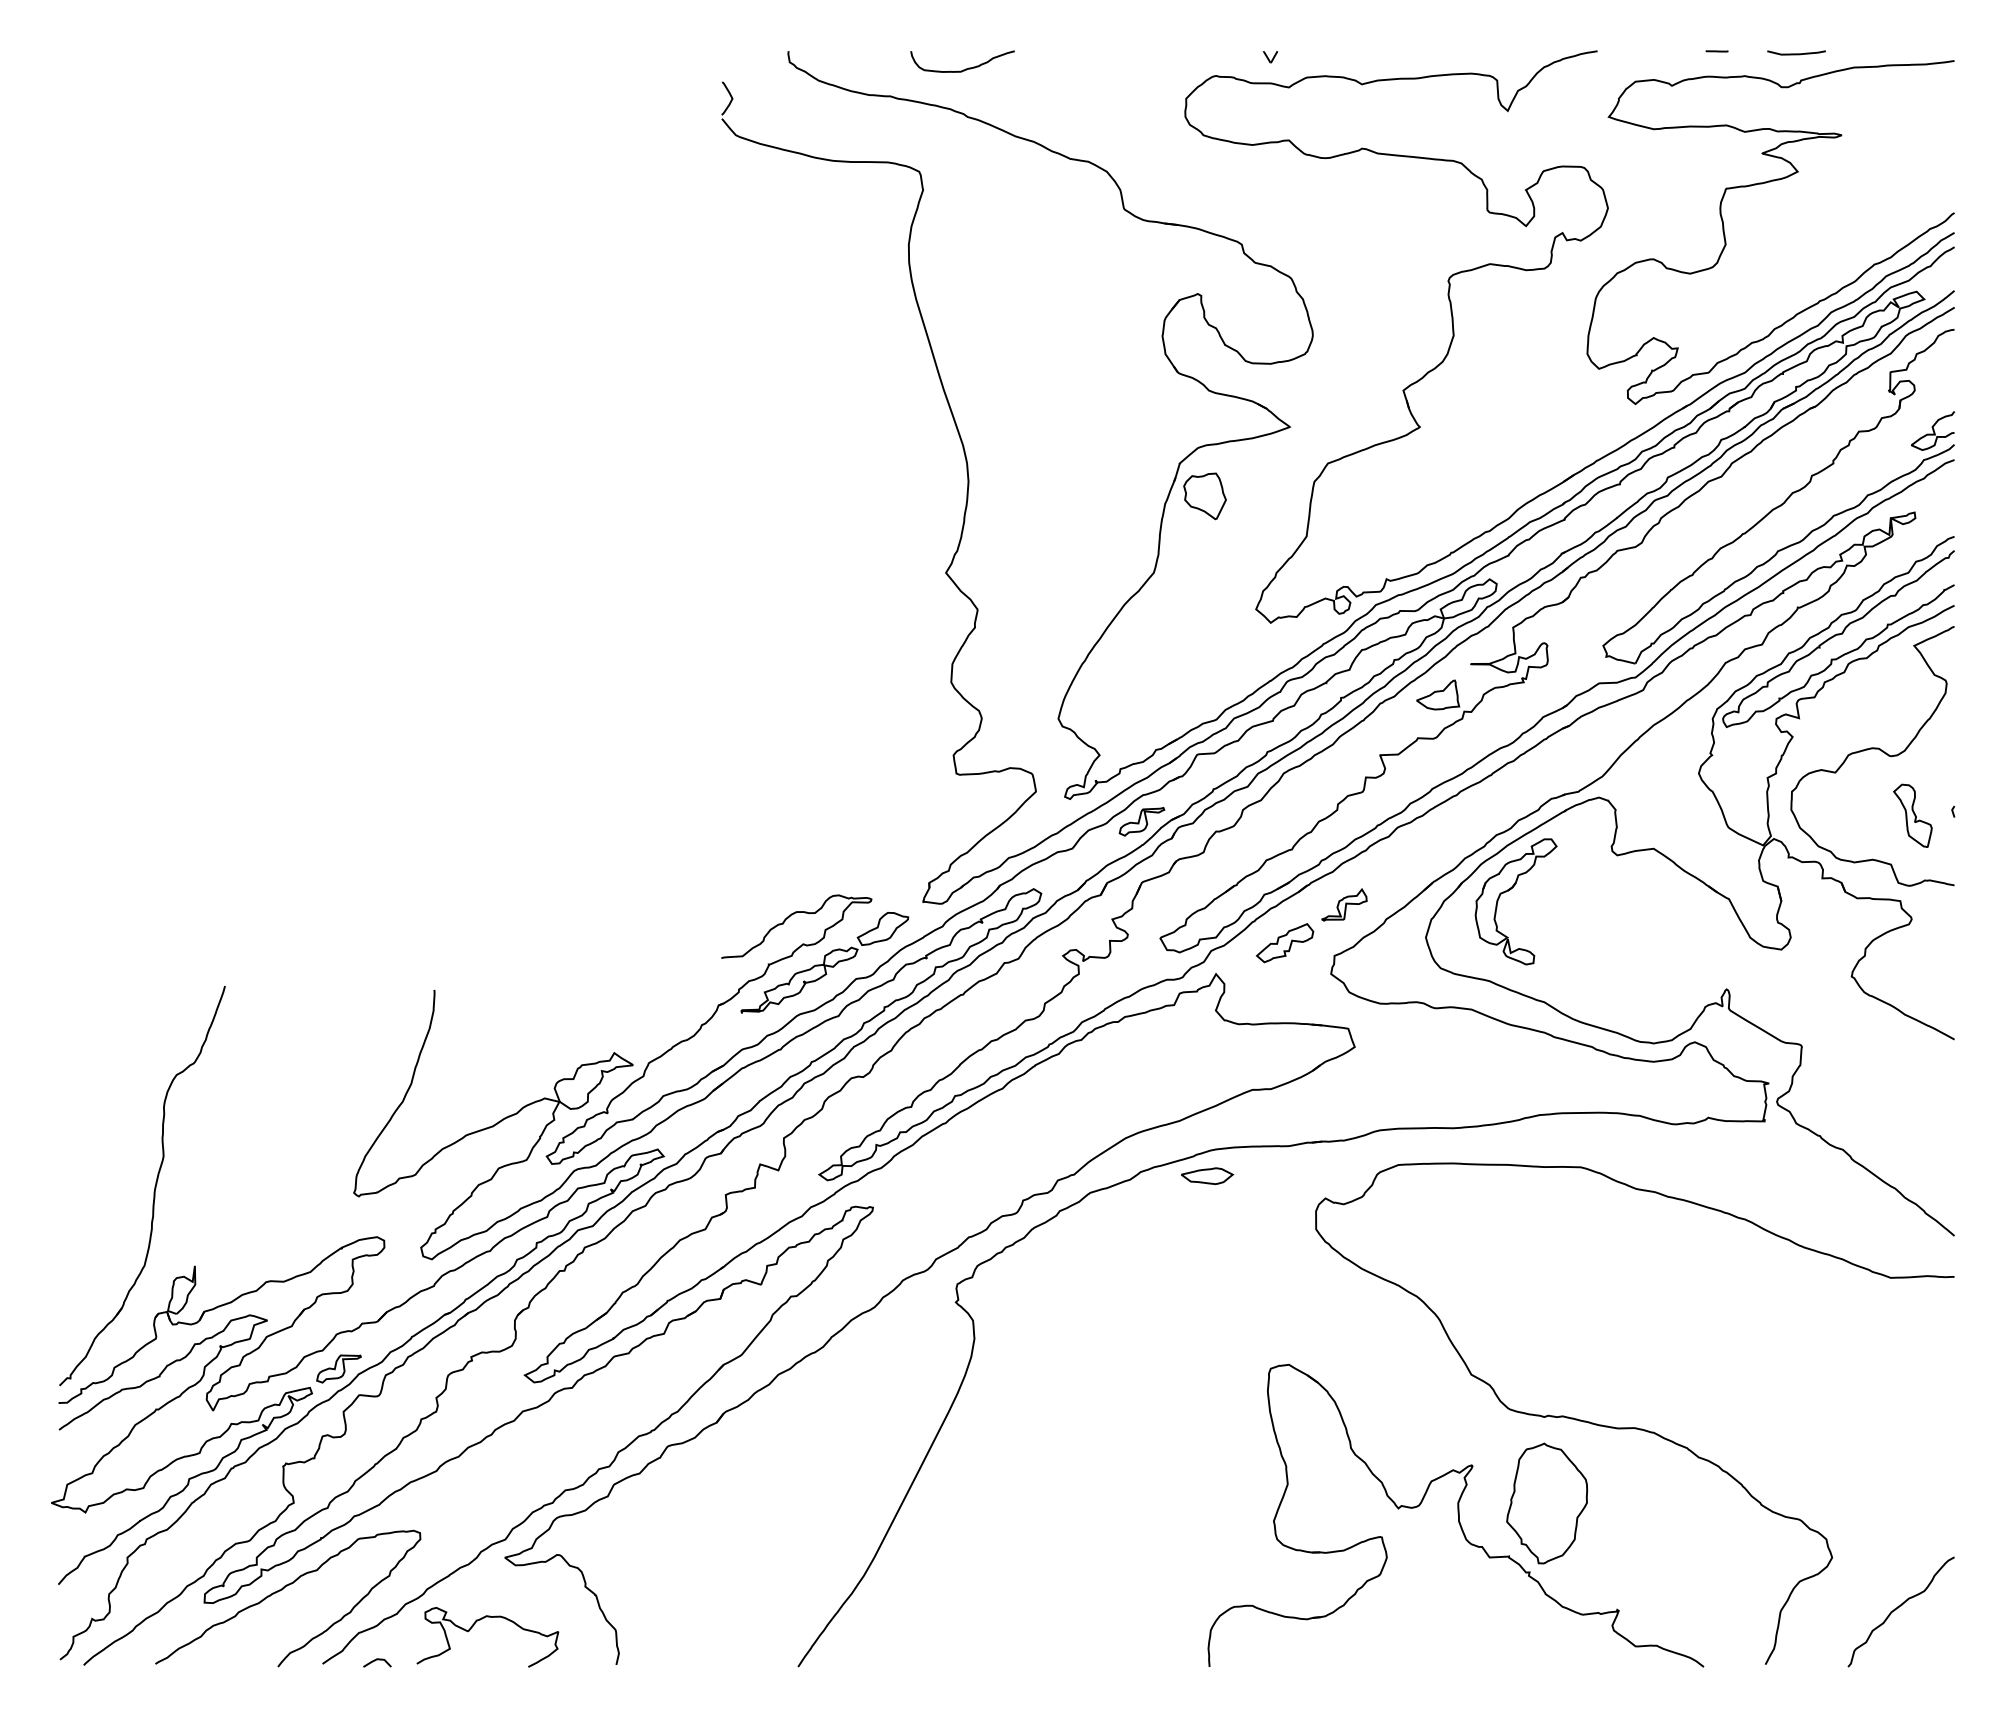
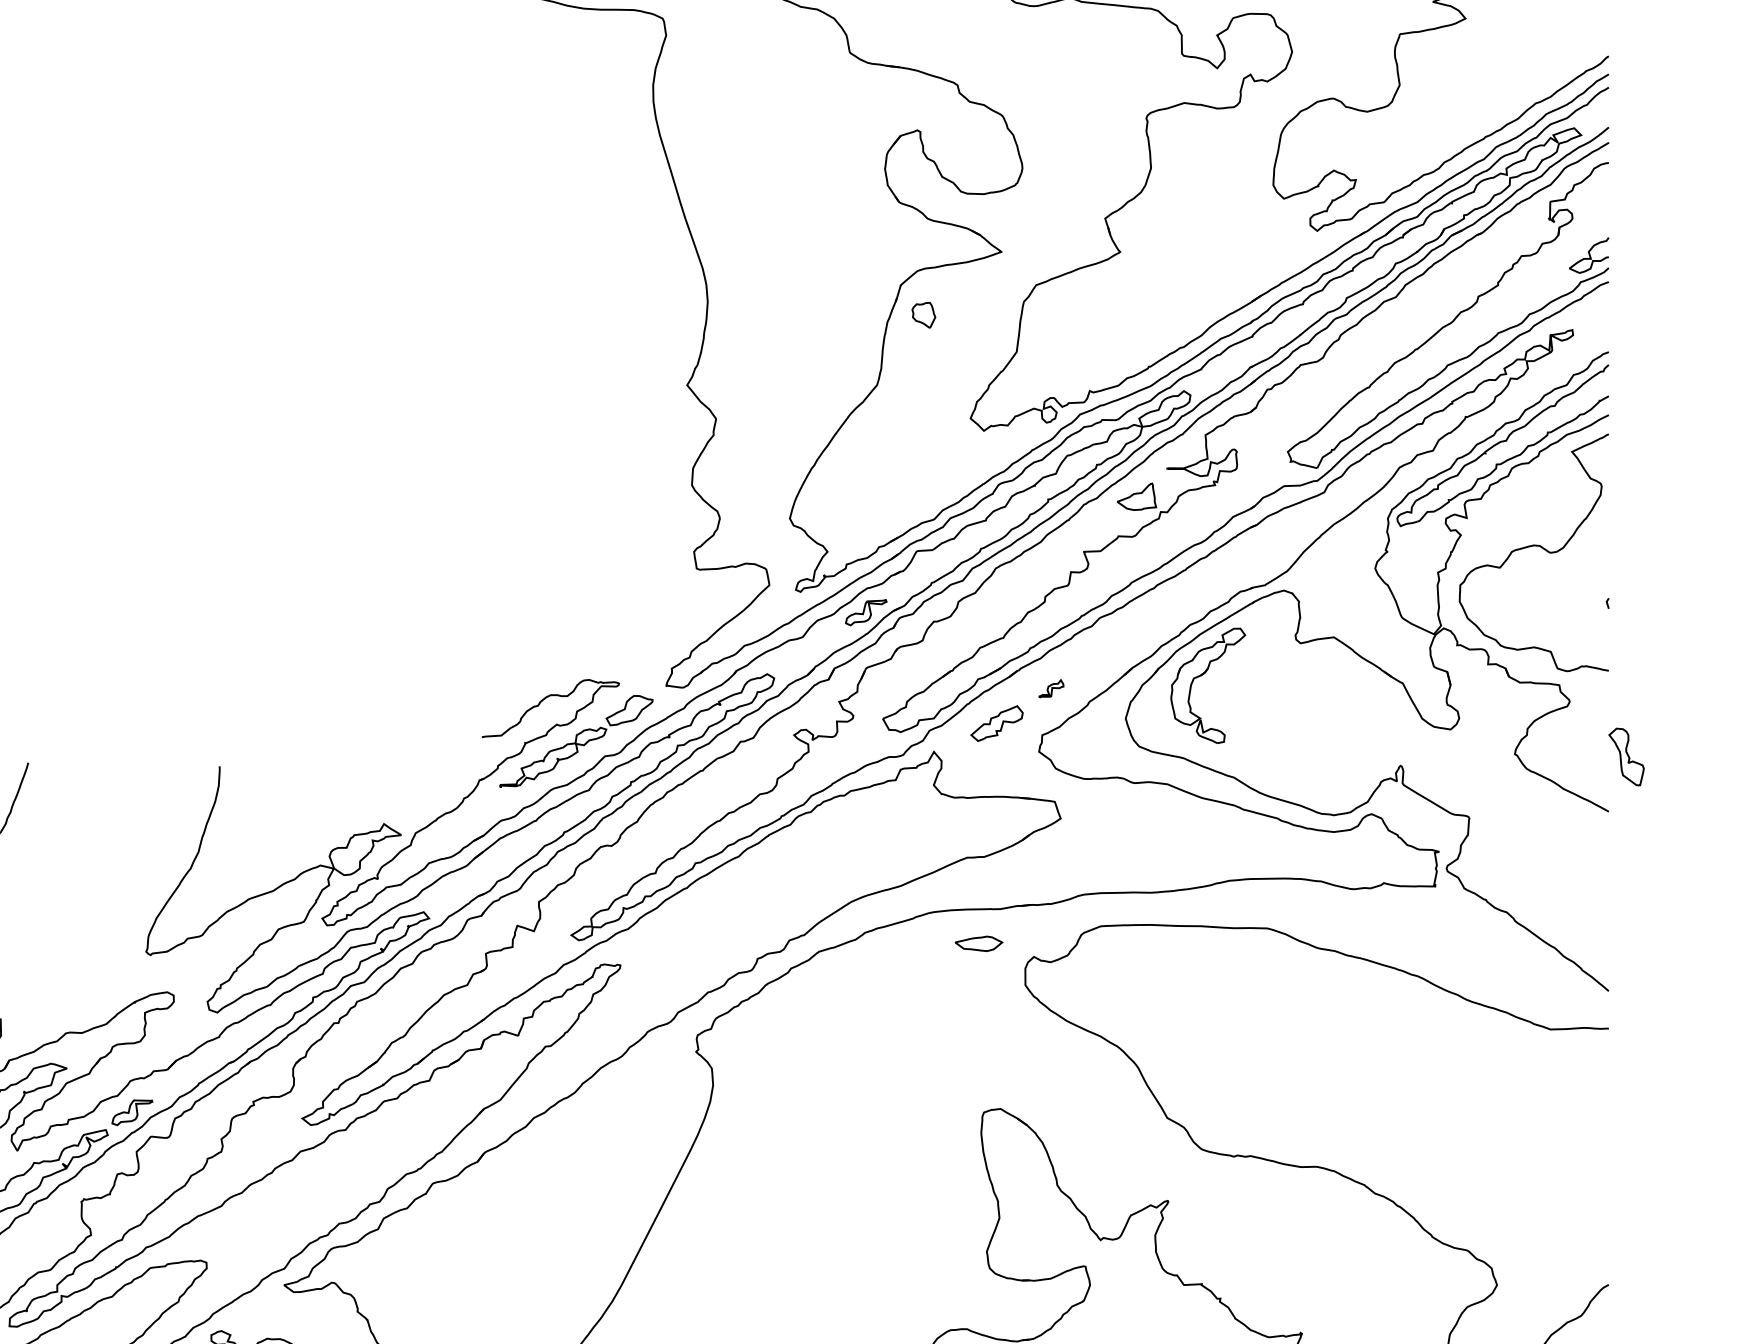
part: (1204, 496) -> (923, 315), size x0.6
part: (1912, 815) -> (1626, 756), moved
part: (1344, 904) -> (1051, 688), size x0.6
part: (1207, 1176) -> (979, 944), moved
part: (1547, 1503) -> (1236, 1235), removed

